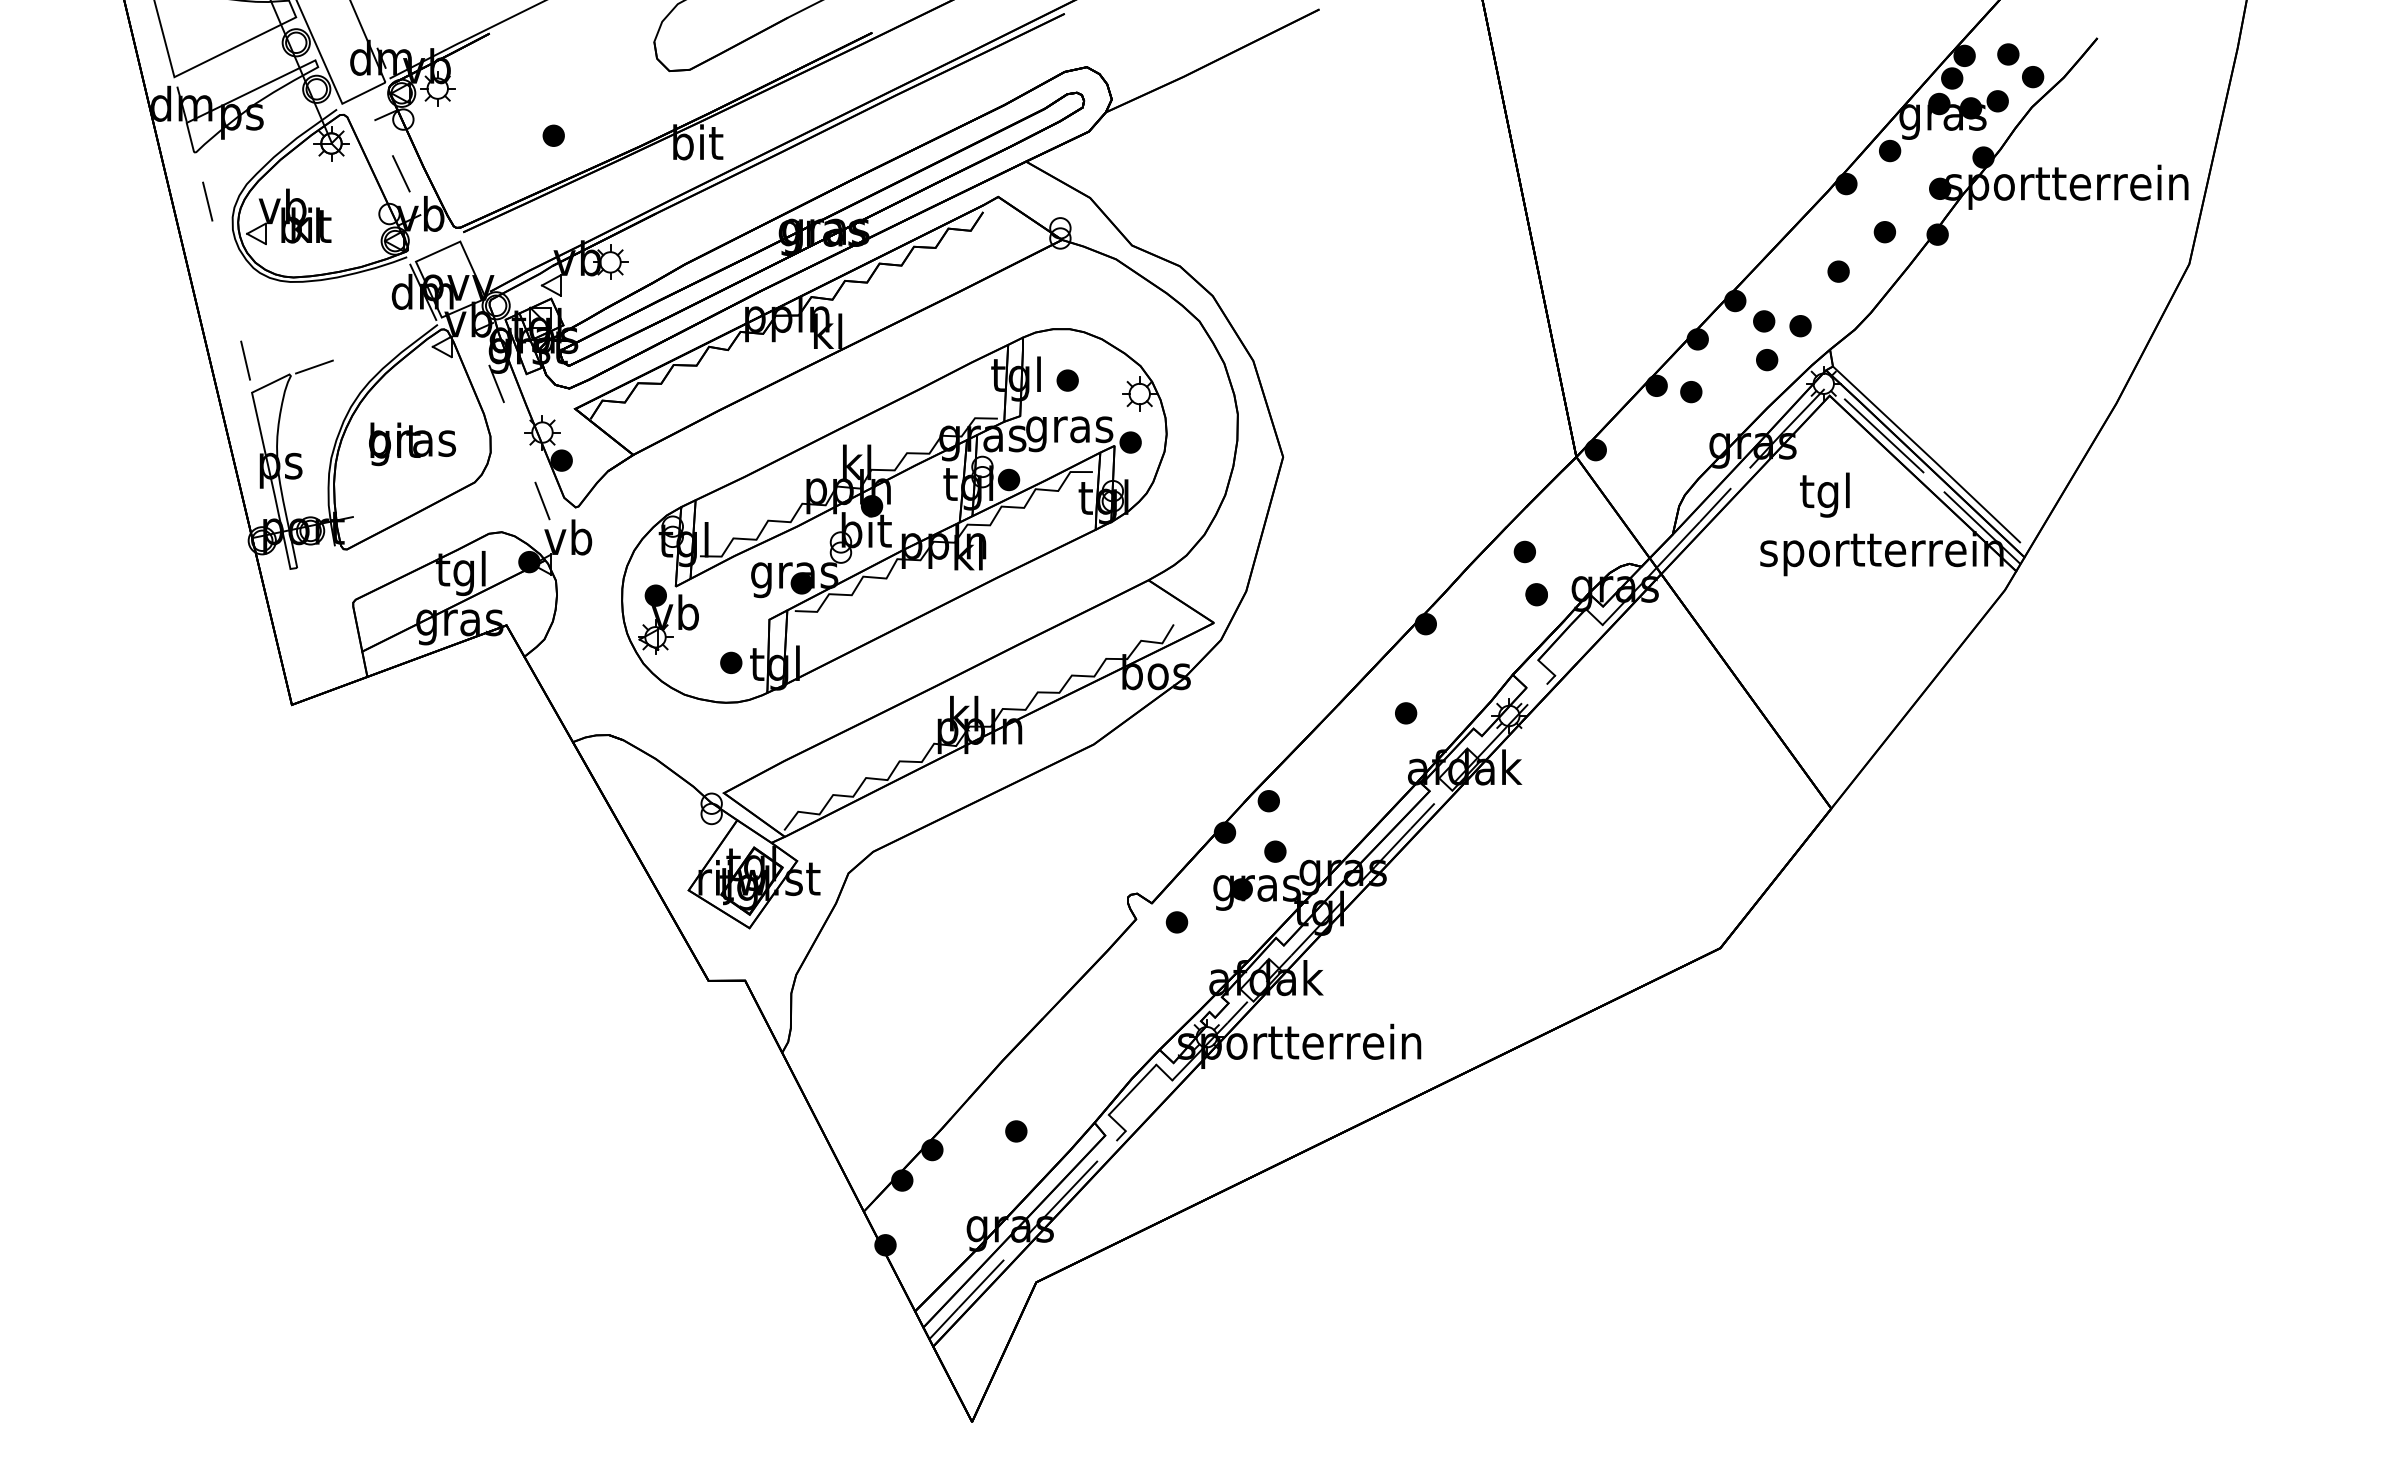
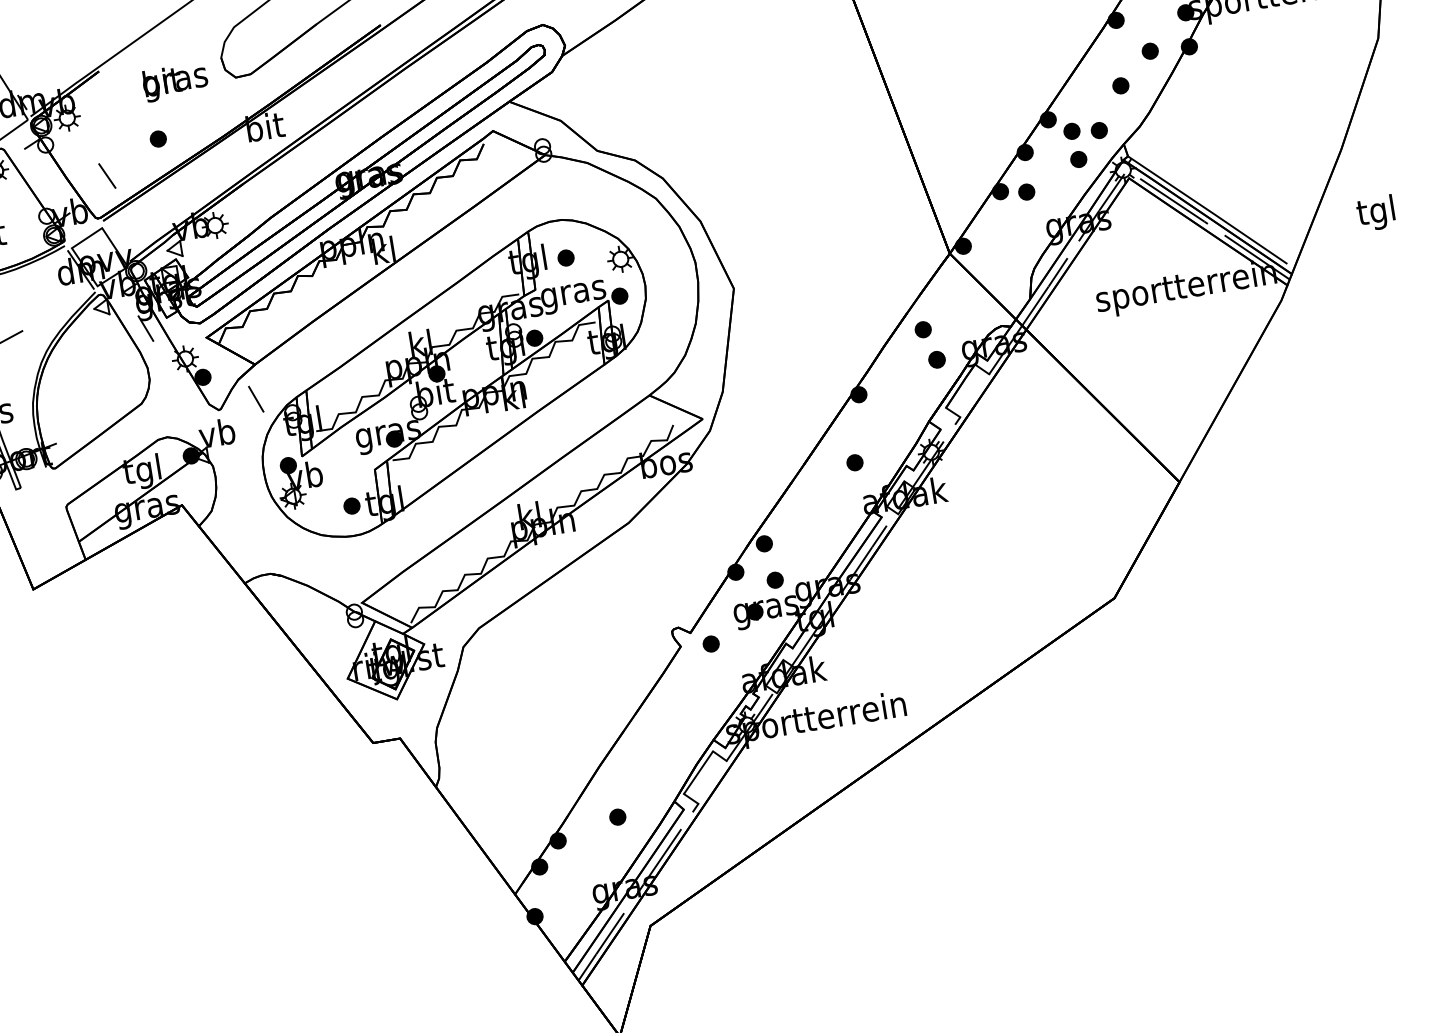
line: (401, 173) -> (107, 175), moved
text: (412, 444) -> (175, 82), moved
text: (1824, 494) -> (1375, 213), moved
line: (542, 500) -> (256, 398), moved

